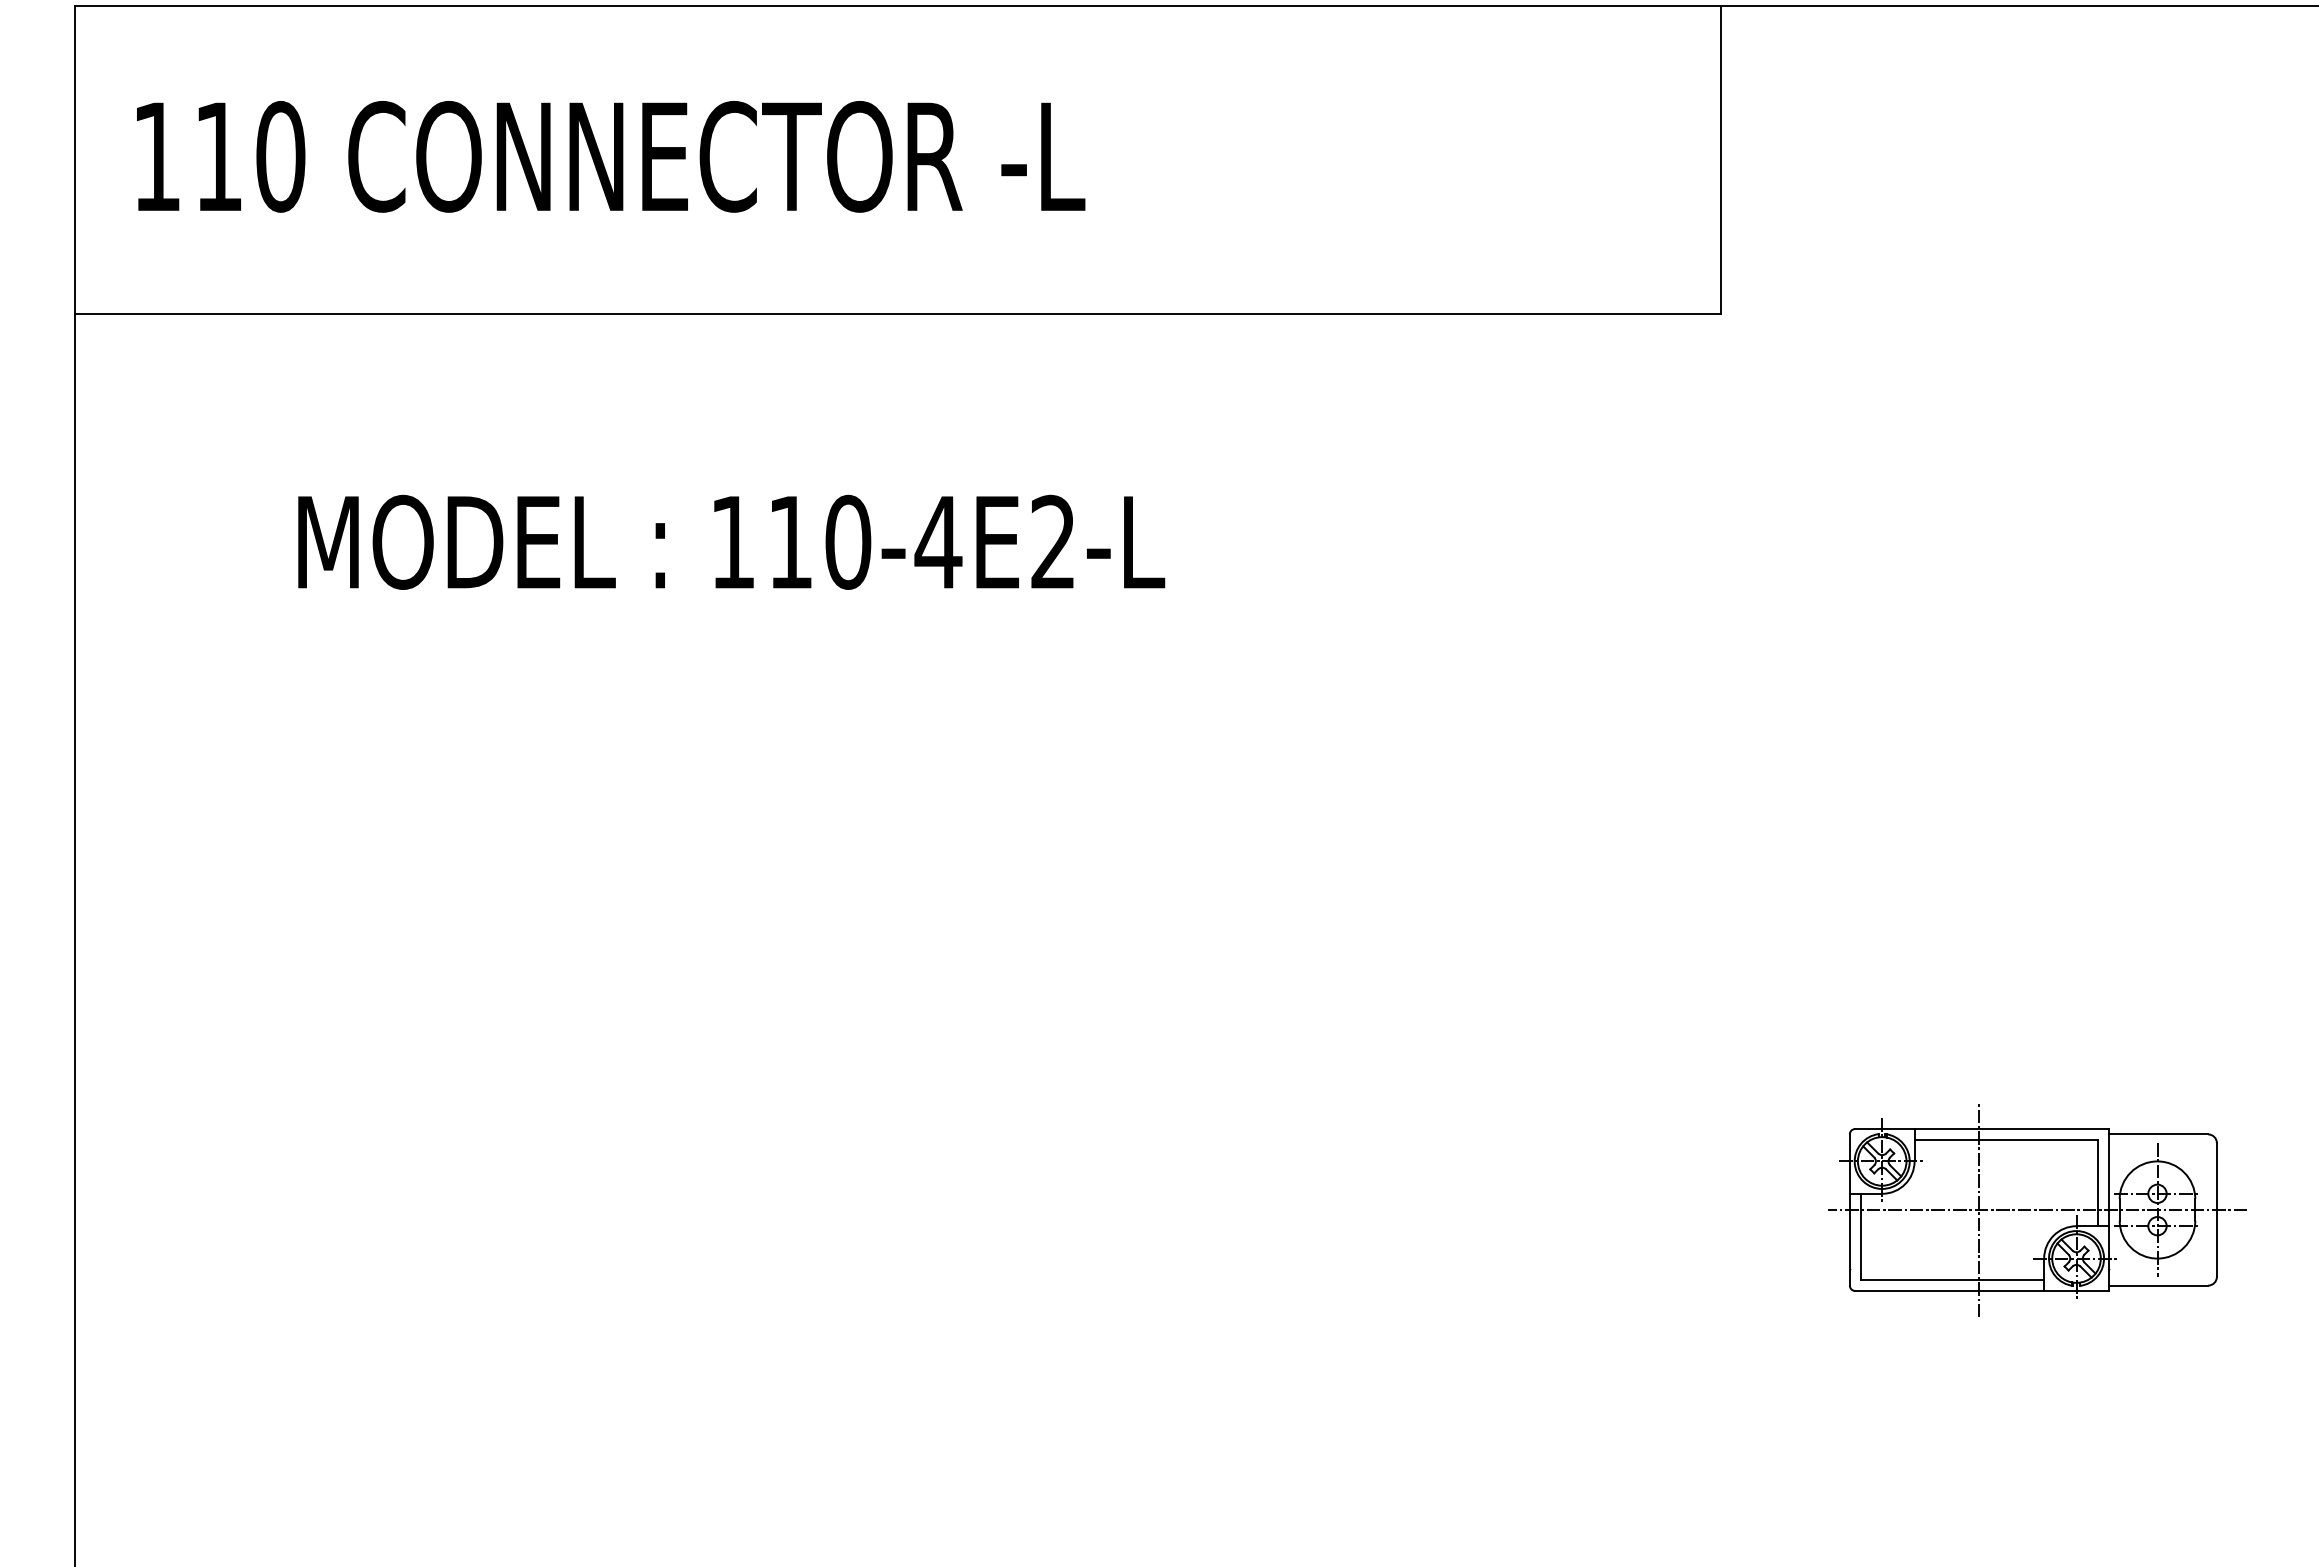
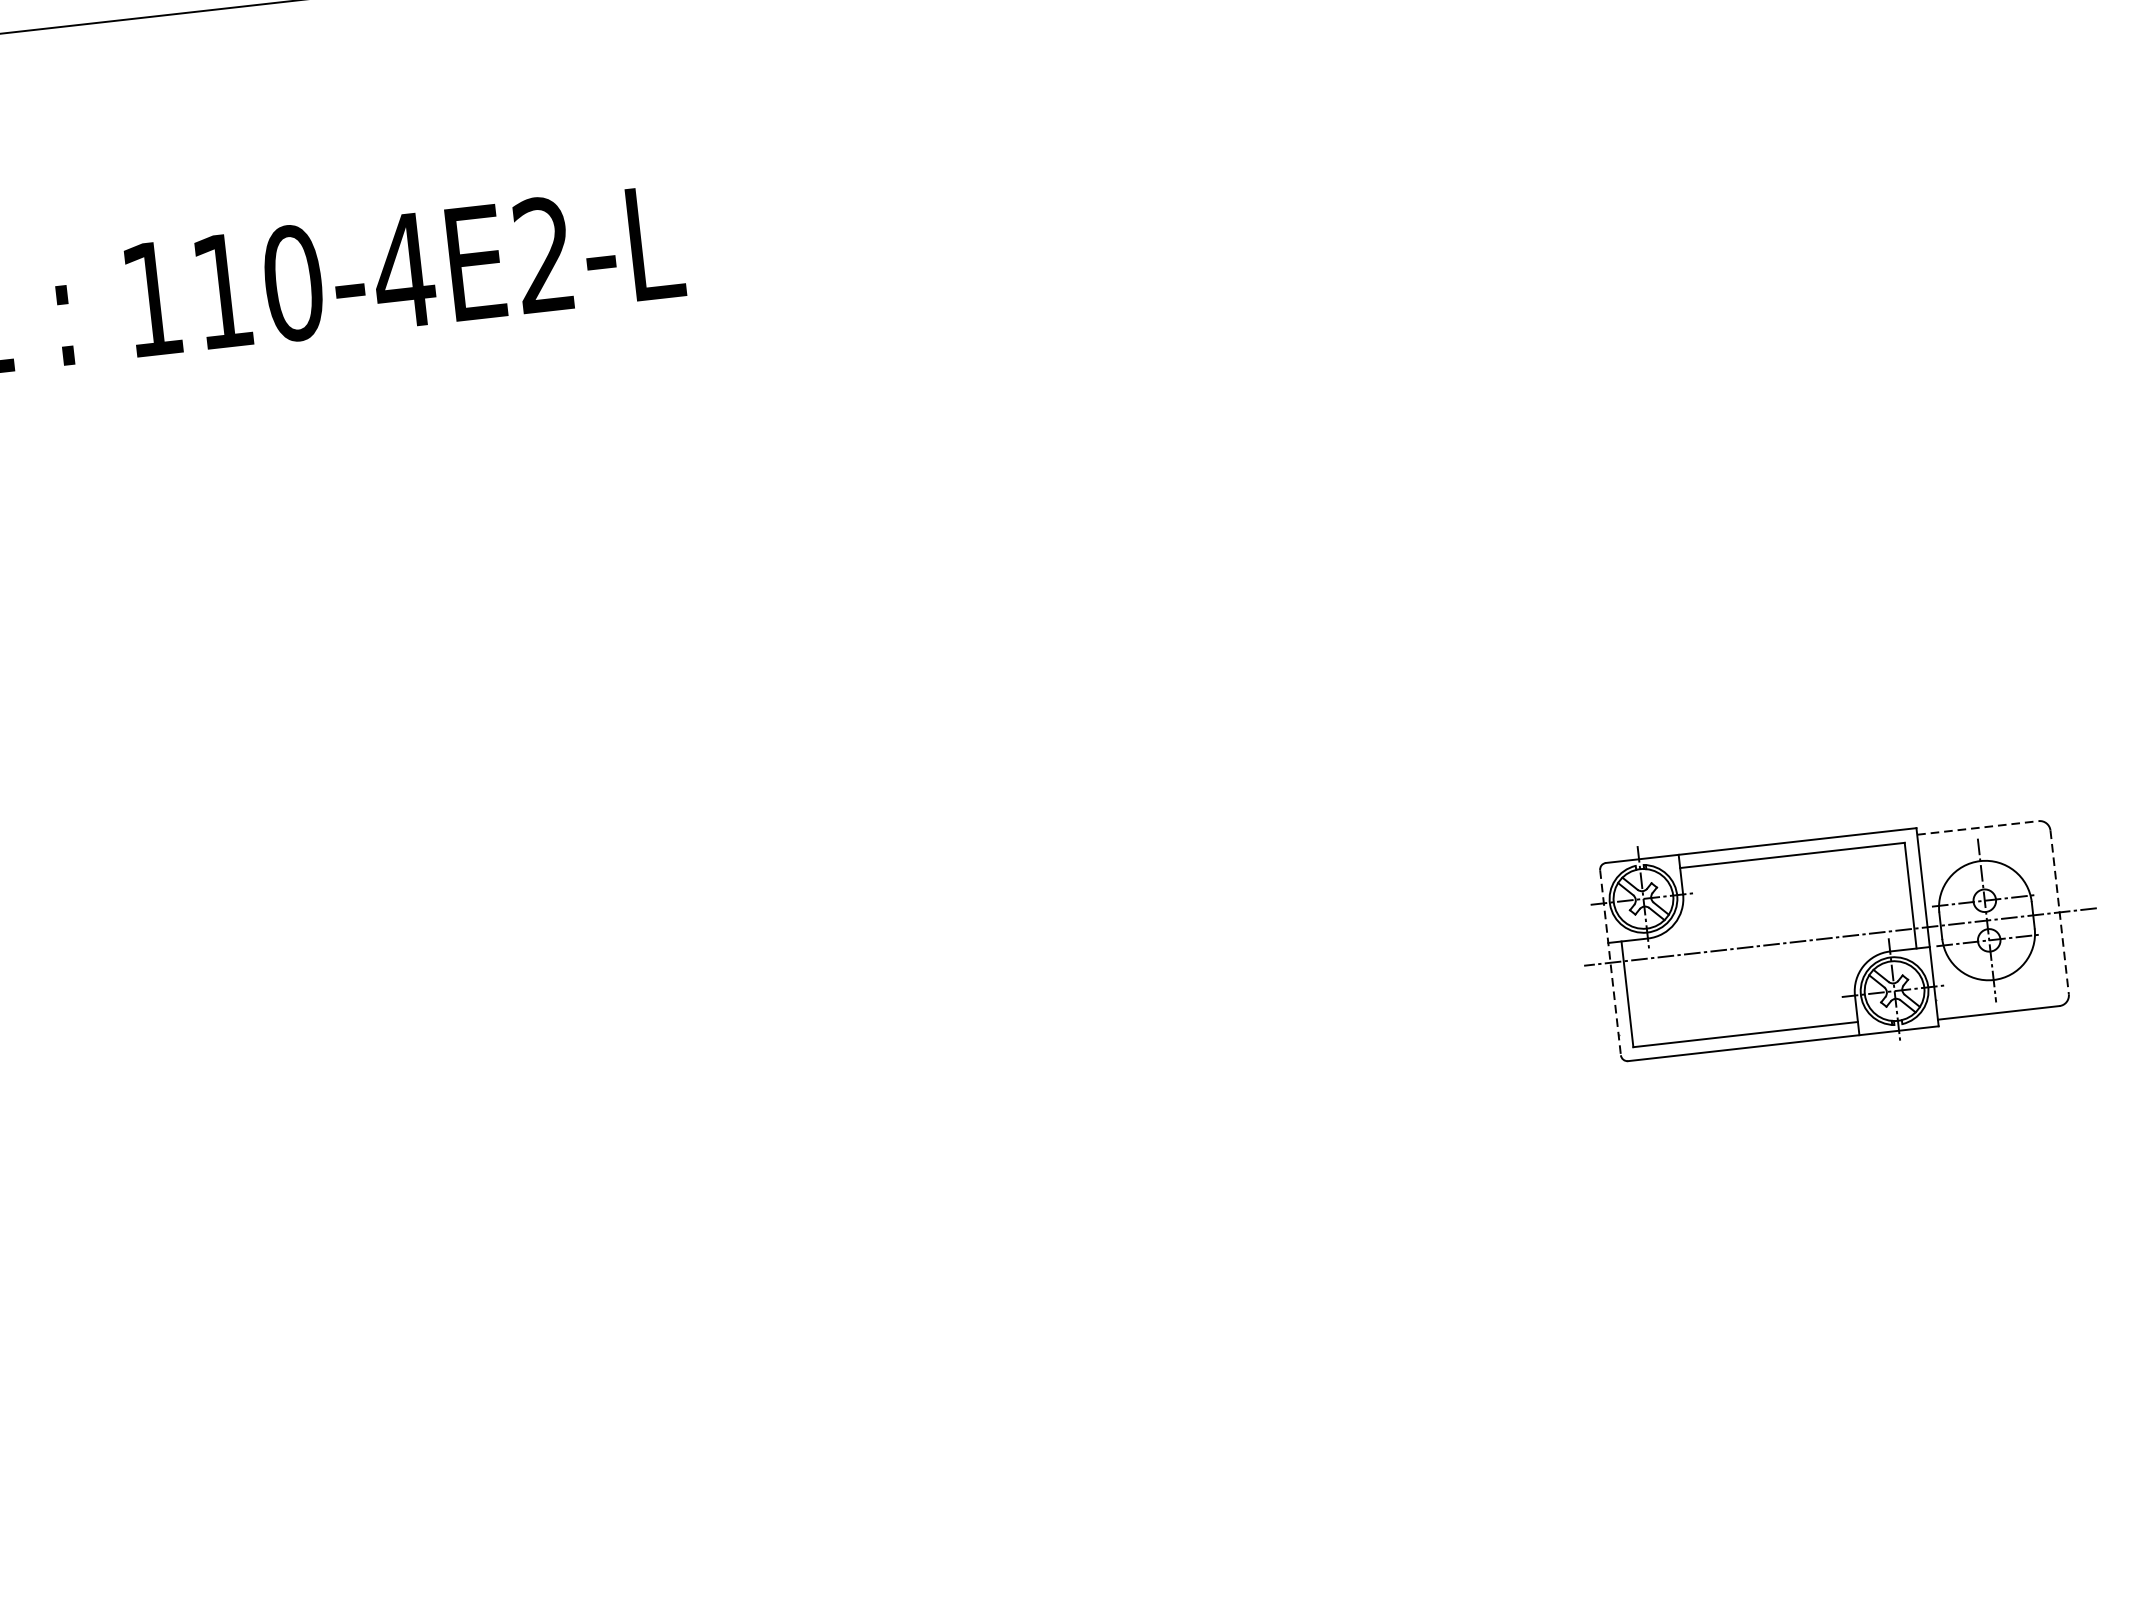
line: (2158, 1134) -> (1977, 828), solid -> dashed
line: (1979, 1209) -> (1769, 944), removed
line: (1849, 1210) -> (1610, 963), solid -> dashed
line: (2216, 1210) -> (2059, 913), solid -> dashed

